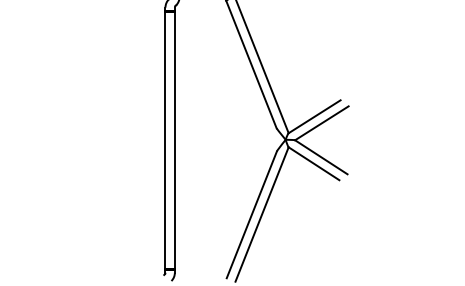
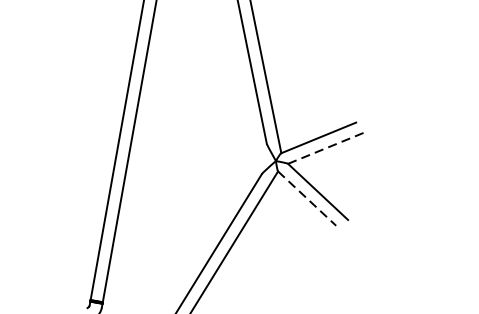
line: (321, 123) -> (326, 148), solid -> dashed
line: (314, 164) -> (307, 199), solid -> dashed

